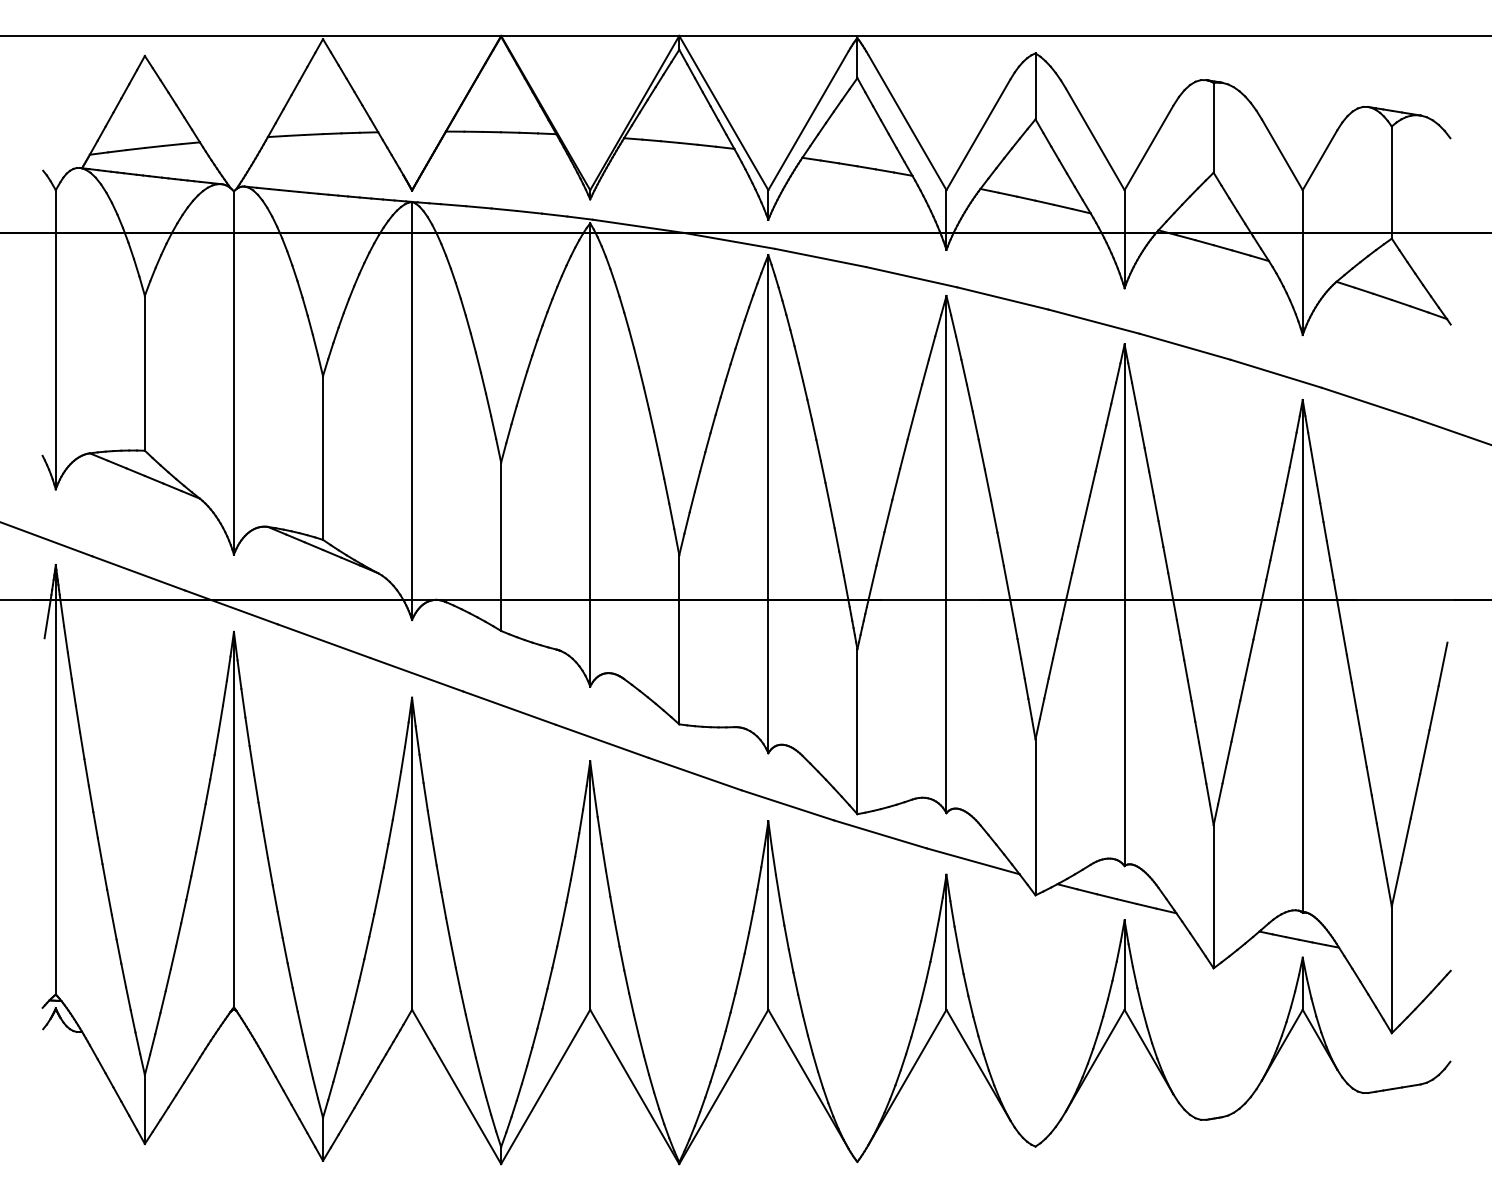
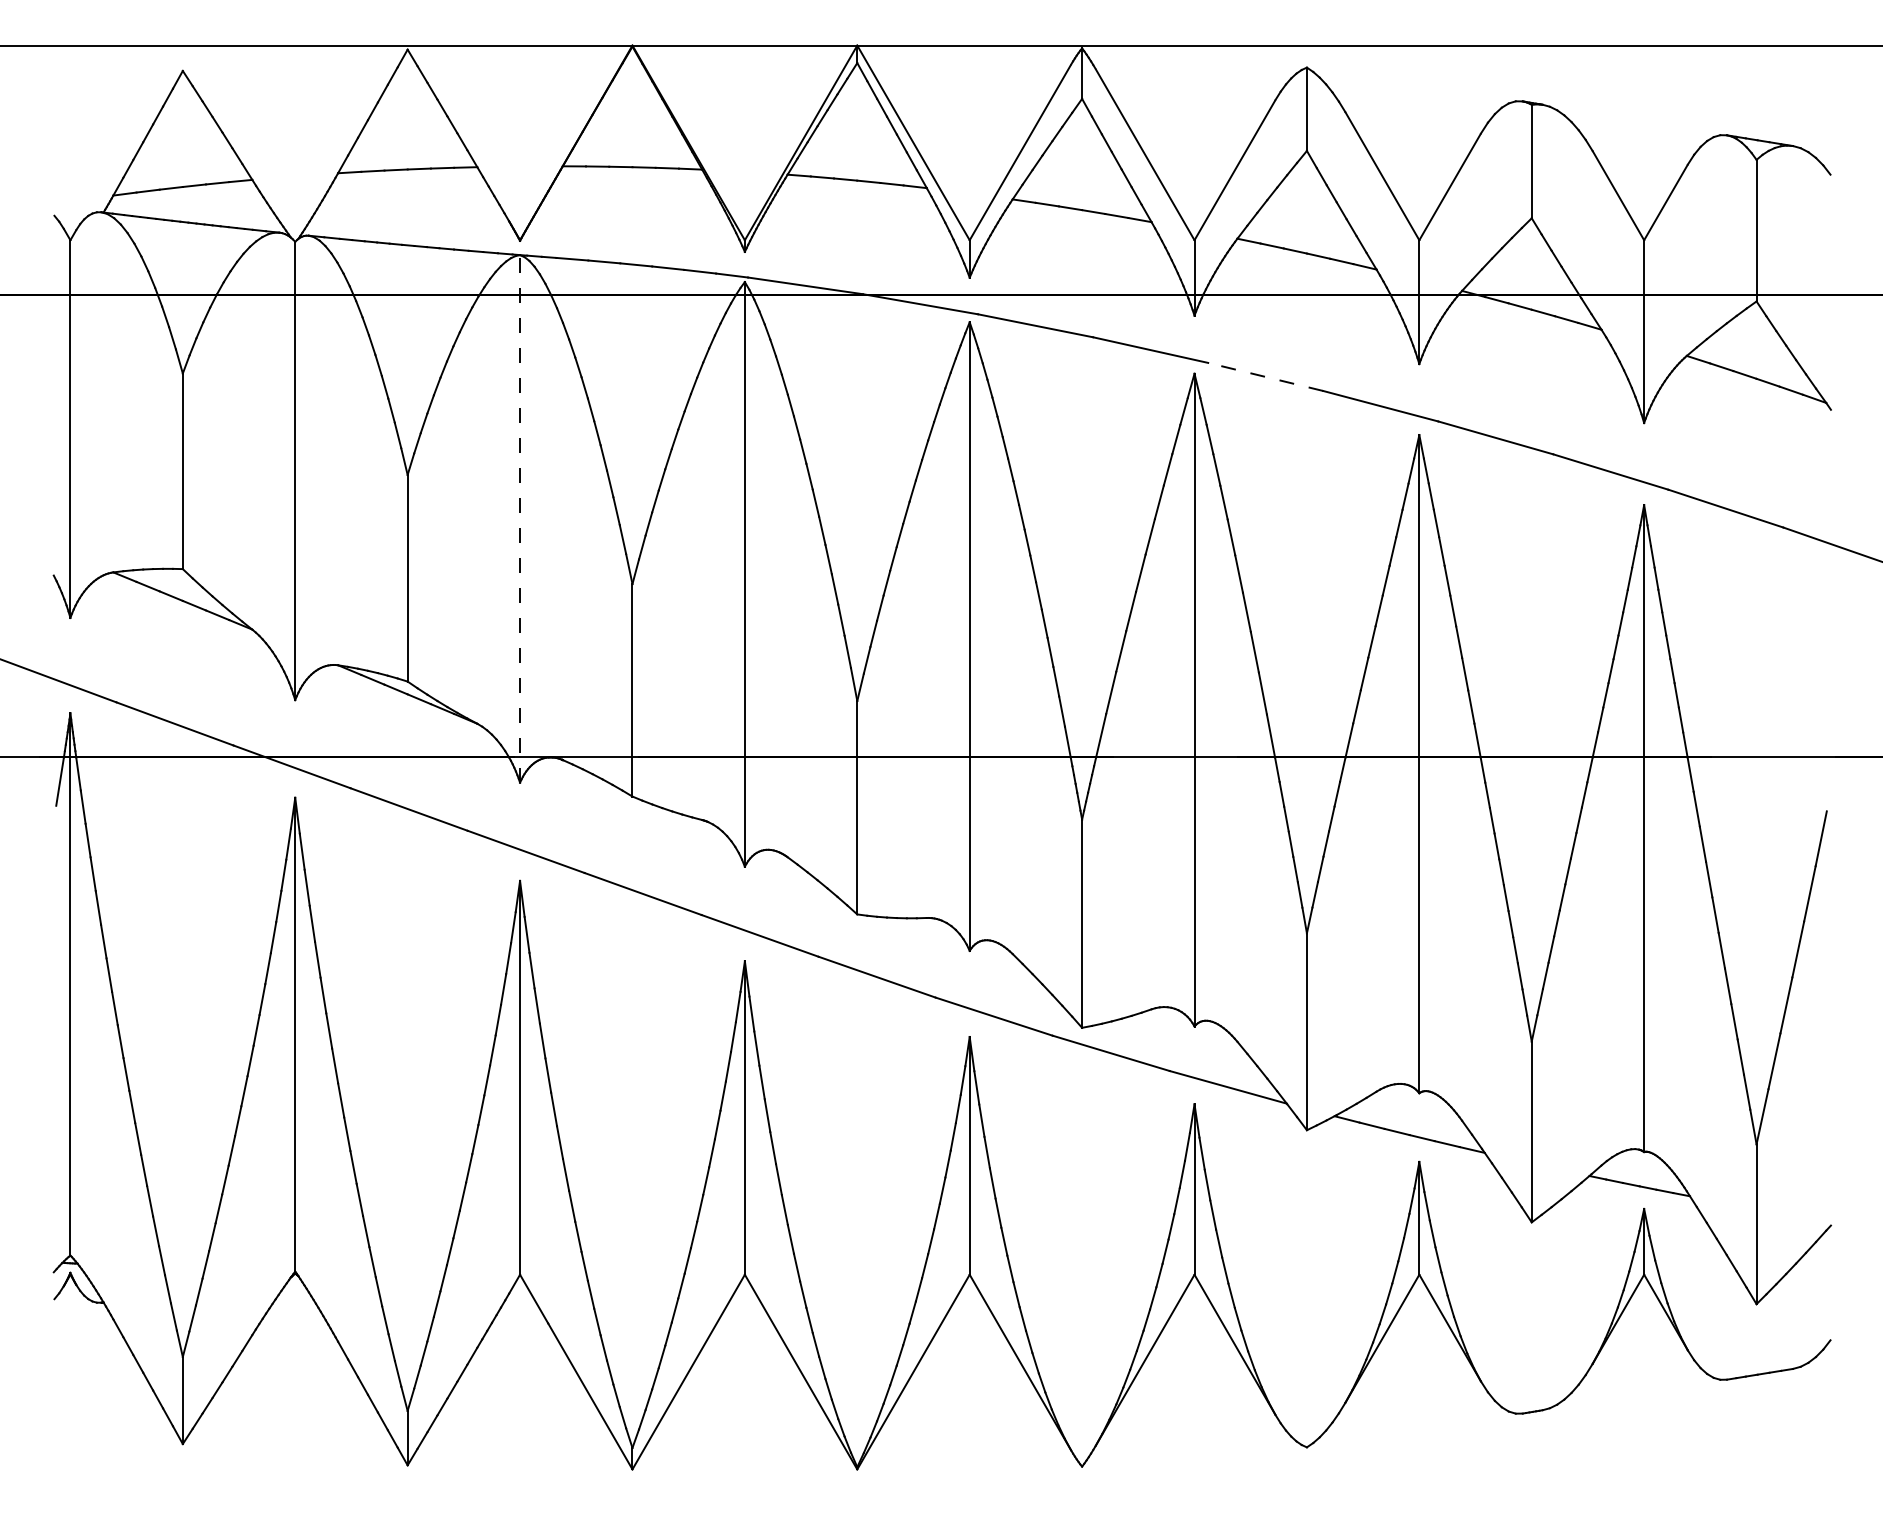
line: (1002, 298) -> (1265, 376), solid -> dashed
line: (412, 410) -> (520, 518), solid -> dashed

